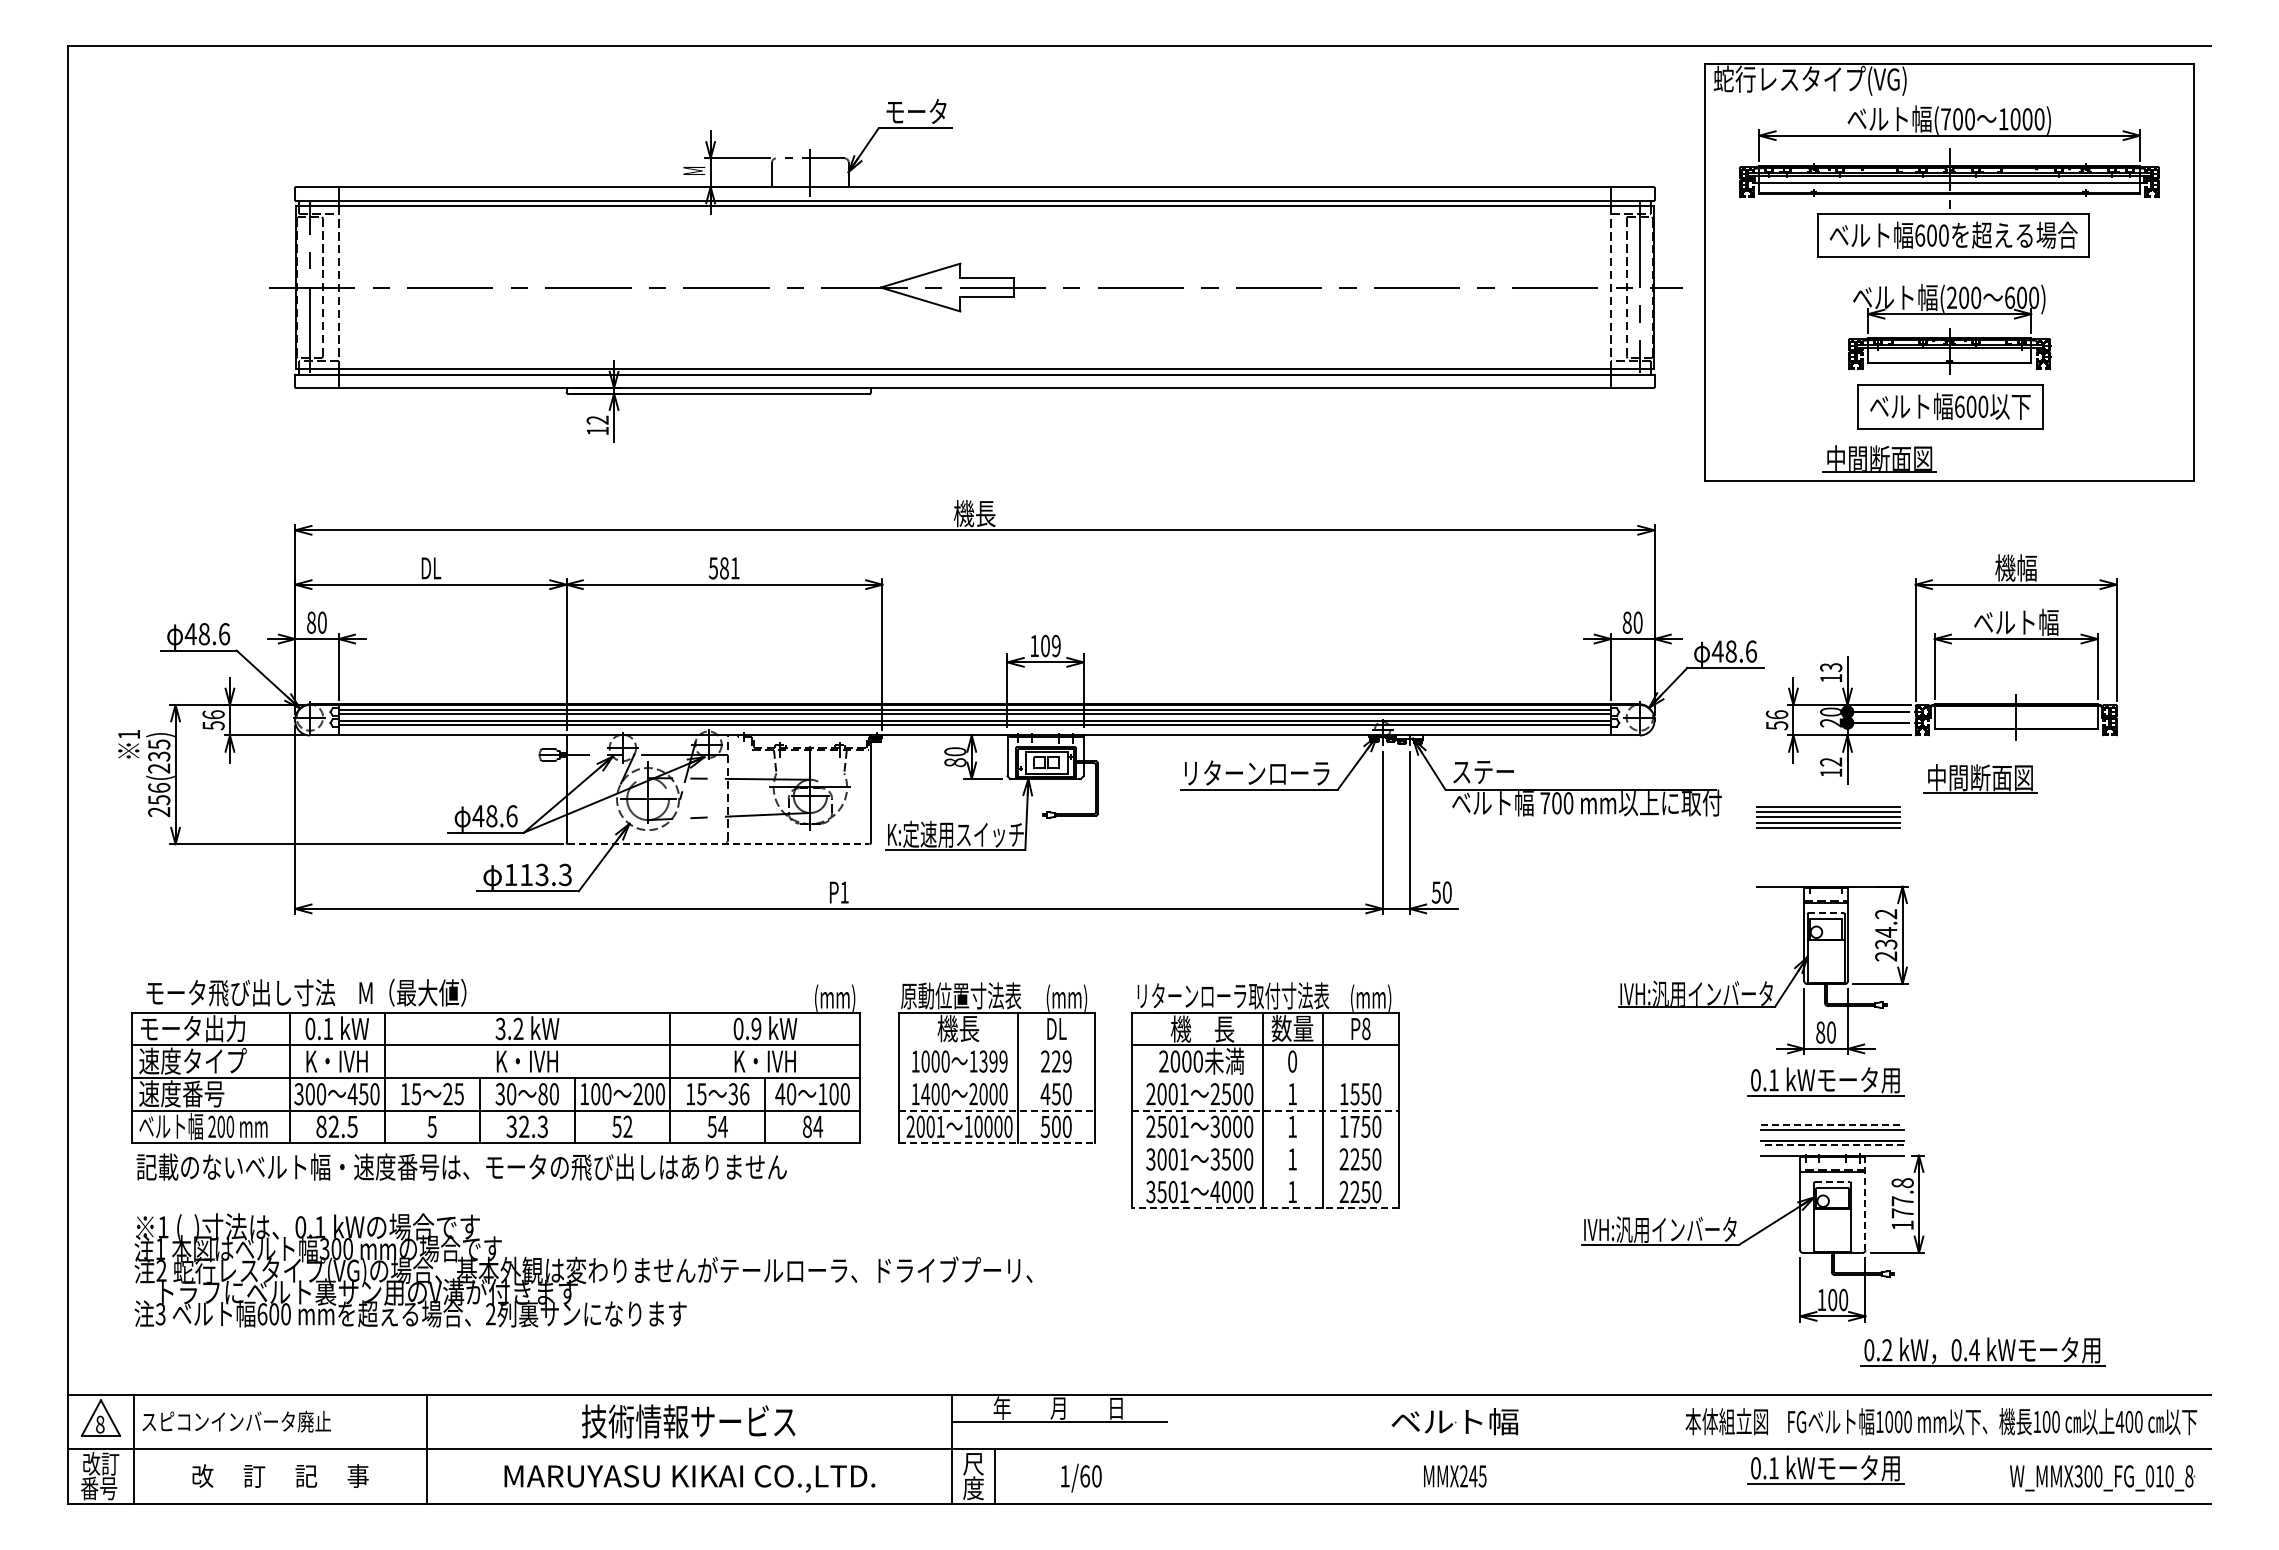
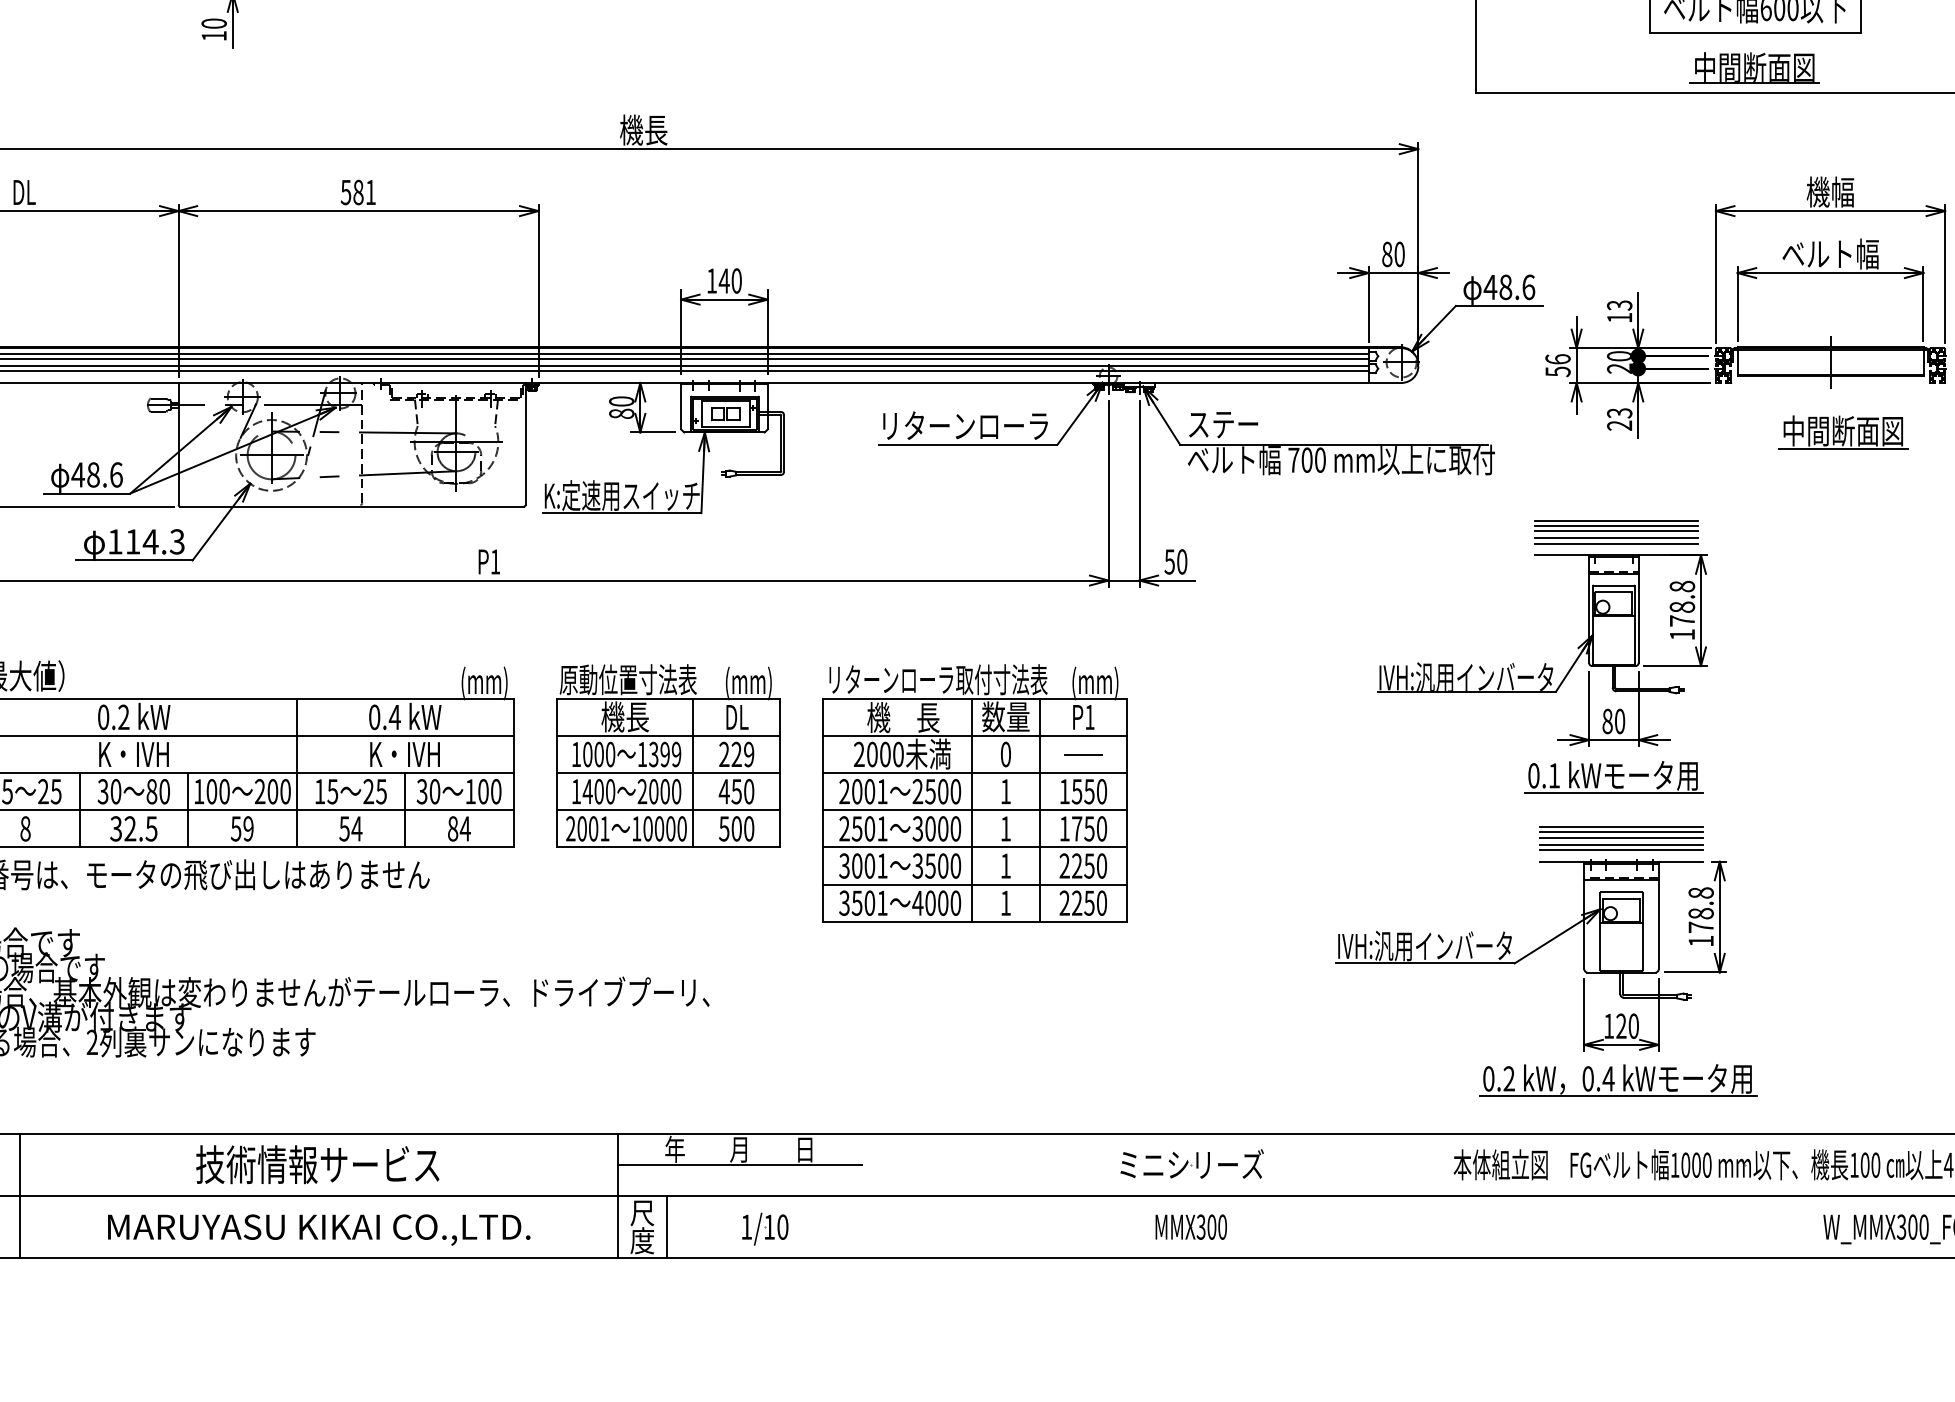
text: (597, 419) -> (213, 22), 12 -> 10
part: (1879, 458) -> (1754, 67), moved
text: (1050, 645) -> (730, 280), 109 -> 140
text: (1831, 767) -> (1620, 419), 12 -> 23
part: (1980, 778) -> (1843, 431), moved
part: (1828, 817) -> (1616, 532), moved
line: (718, 844) -> (351, 507), dashed -> solid
text: (542, 874) -> (151, 541), 113.3 -> 114.3
line: (1826, 913) -> (1614, 585), dashed -> solid
text: (1886, 935) -> (1682, 610), 234.2 -> 178.8
text: (500, 1028) -> (103, 716), 3.2 -> 0.2
text: (756, 1028) -> (395, 716), 0.9 -> 0.4
text: (1366, 1028) -> (1090, 716), P8 -> P1
line: (996, 1045) -> (668, 736), added
line: (1360, 1061) -> (1083, 754), added
line: (996, 1077) -> (668, 772), added
line: (1265, 1077) -> (975, 772), added
text: (738, 1094) -> (374, 792), 36 -> 25
text: (780, 1094) -> (422, 792), 40 -> 30
line: (996, 1110) -> (668, 810), dashed -> solid
line: (1265, 1110) -> (975, 810), dashed -> solid
line: (1833, 1125) -> (1622, 827), dashed -> solid
text: (431, 1126) -> (24, 828), 5 -> 8
text: (542, 1126) -> (151, 828), 32.3 -> 32.5
text: (627, 1126) -> (248, 828), 52 -> 59
line: (1832, 1134) -> (1621, 837), added
line: (996, 1143) -> (668, 847), dashed -> solid
line: (1265, 1143) -> (975, 847), added
line: (1832, 1145) -> (1621, 850), dashed -> solid
line: (1265, 1175) -> (975, 884), added
line: (1832, 1182) -> (1621, 892), dashed -> solid
text: (1902, 1201) -> (1700, 913), 177.8 -> 178.8
line: (1865, 1203) -> (1658, 916), dashed -> solid
line: (1264, 1208) -> (973, 921), dashed -> solid
text: (1832, 1300) -> (1621, 1026), 100 -> 120
part: (1982, 1351) -> (1617, 1080), moved
text: (1454, 1421) -> (1190, 1164), ベルト幅 -> ミニシリーズ
part: (1825, 1469) -> (1613, 1219), removed
text: (1085, 1476) -> (769, 1227), 1/60 -> 1/10
text: (1473, 1476) -> (1212, 1227), MMX245 -> MMX300

